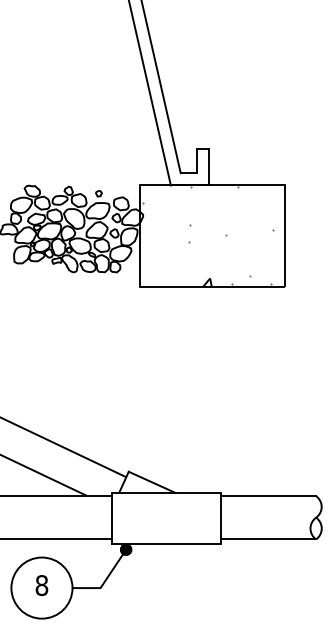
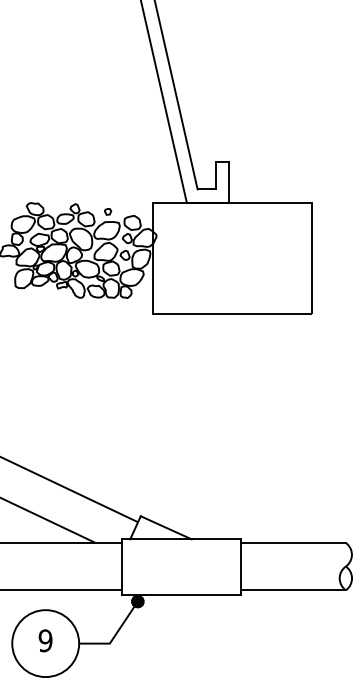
hatch: (208, 237) -> (227, 259), removed
text: (41, 585) -> (45, 640), 8 -> 9

